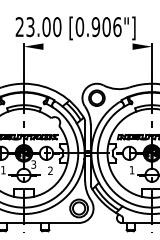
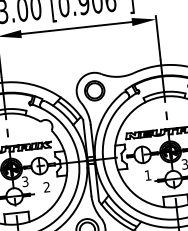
line: (87, 46) -> (76, 27), added

